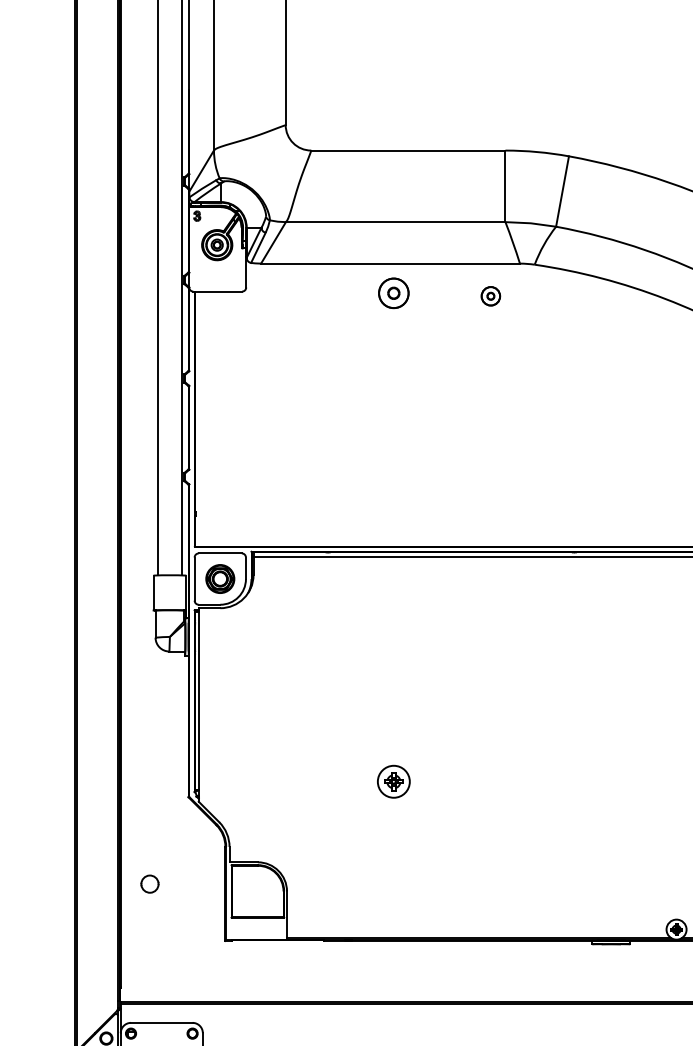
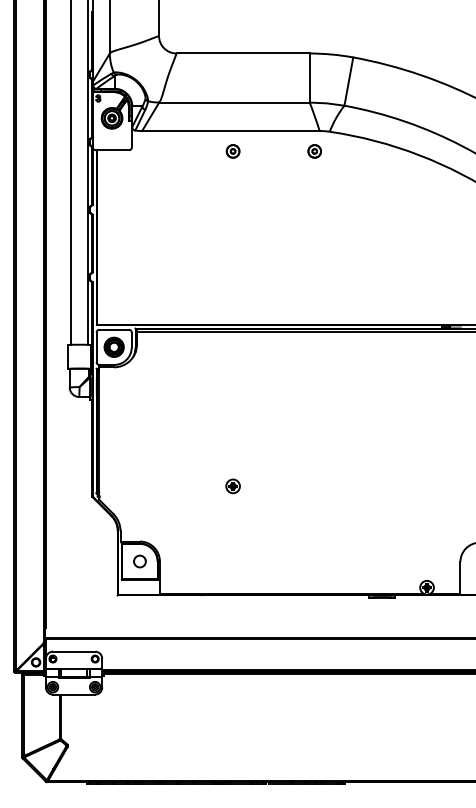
part: (392, 293) -> (232, 151), size x0.62
part: (490, 296) -> (314, 151), moved
part: (392, 782) -> (232, 486), size x0.62
part: (149, 884) -> (139, 561), moved

